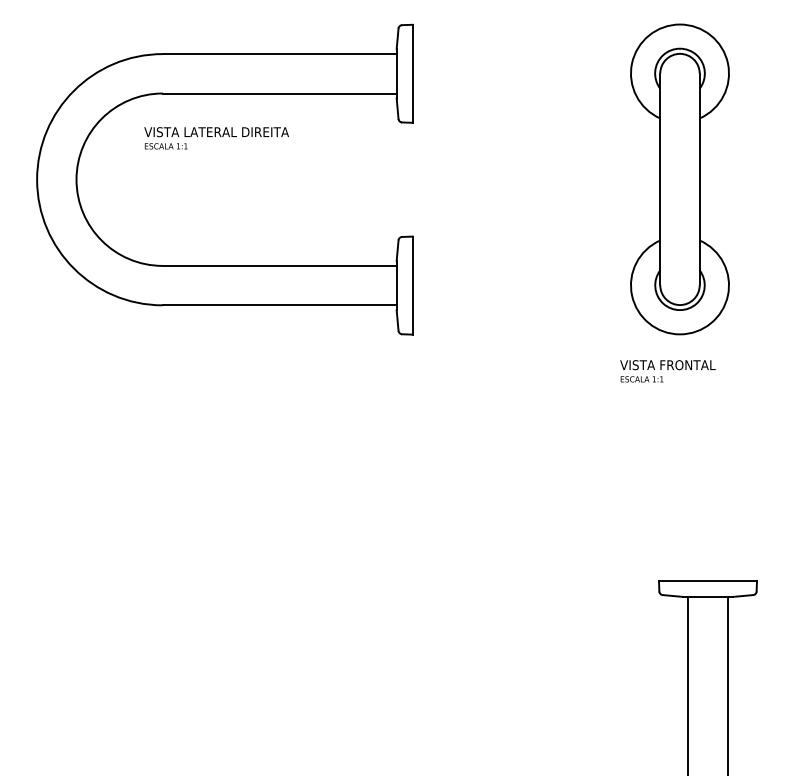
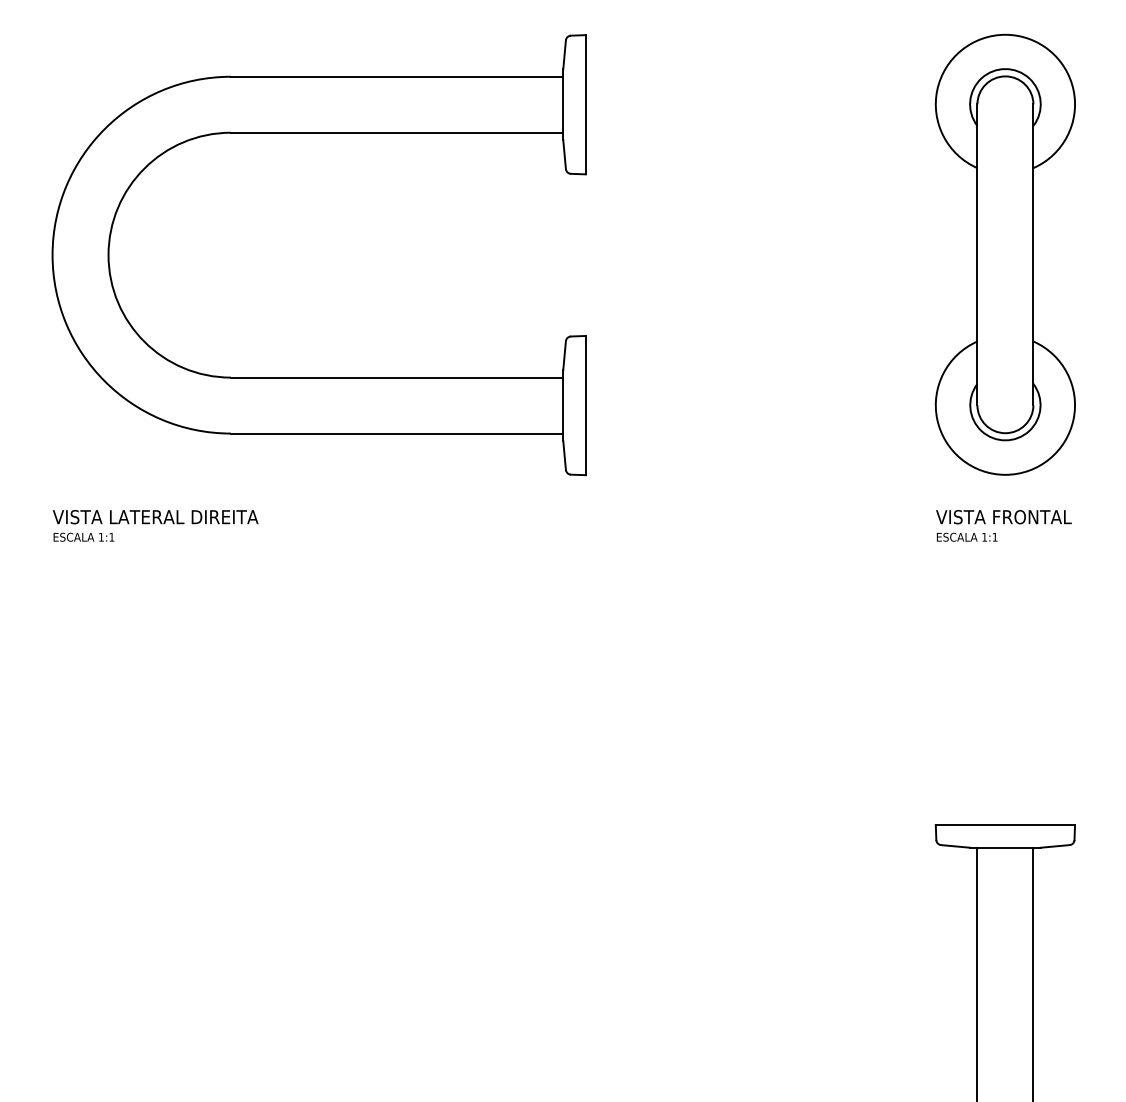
text: (216, 138) -> (155, 526), moved
part: (679, 179) -> (1004, 254), moved
text: (667, 371) -> (1003, 526), moved

